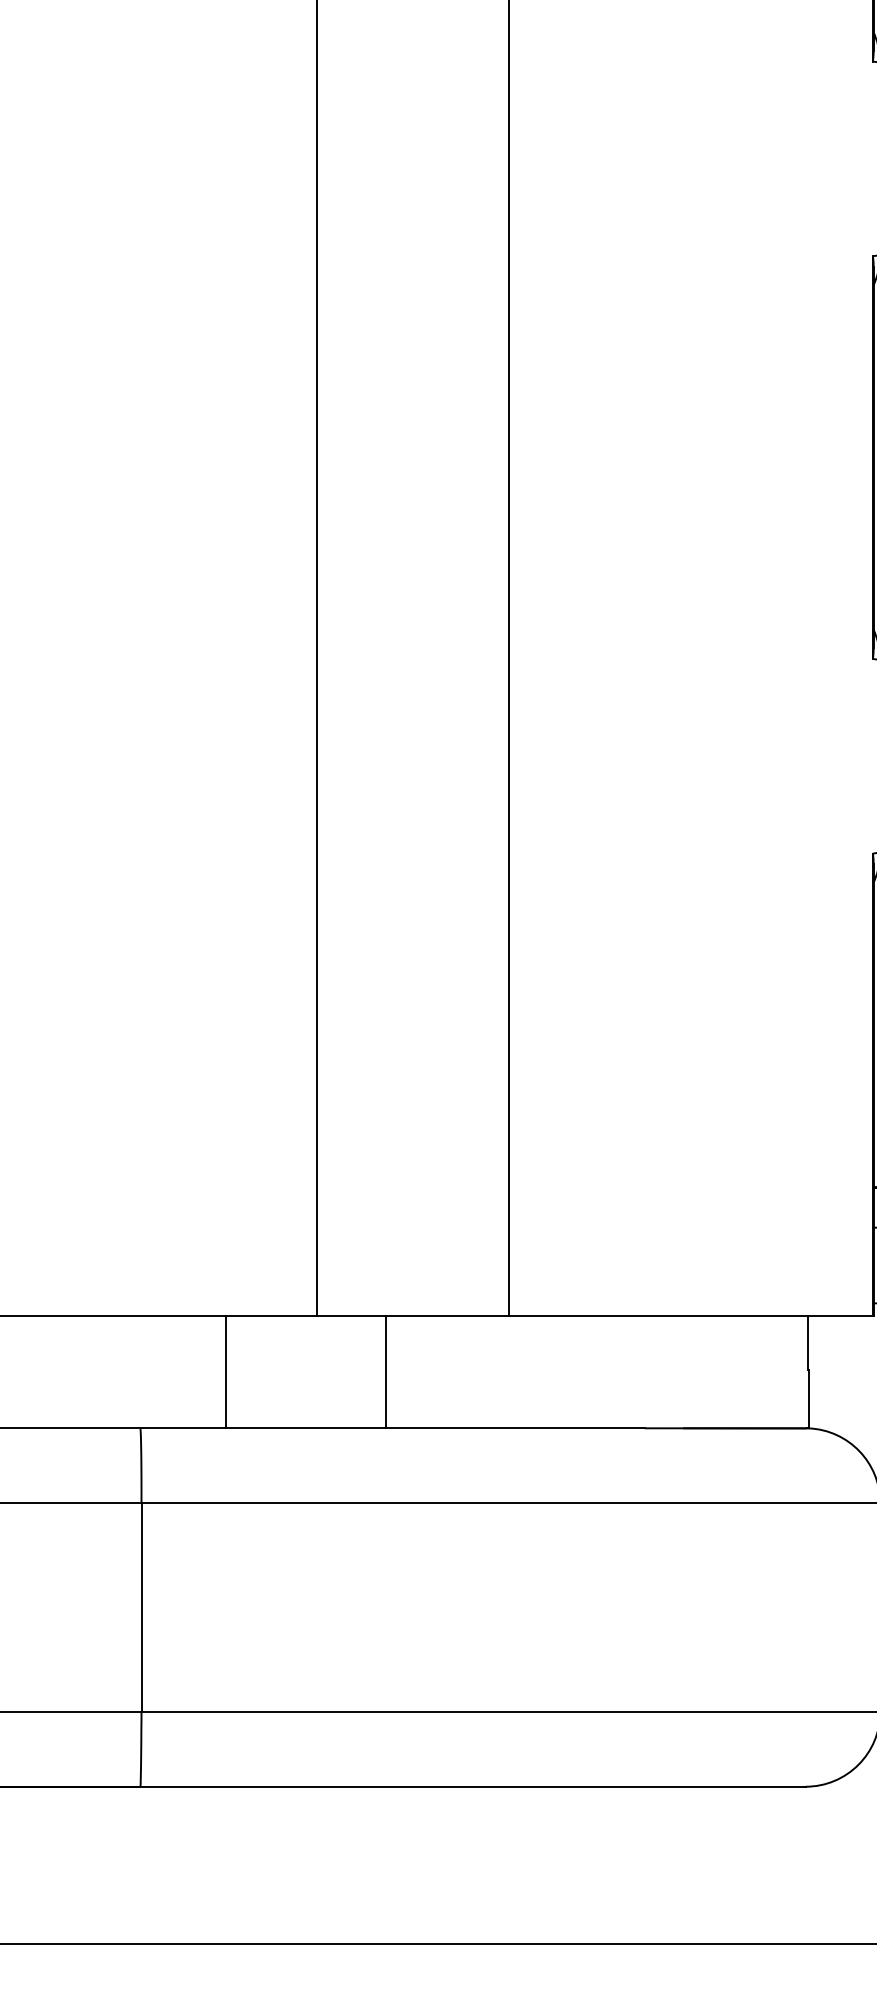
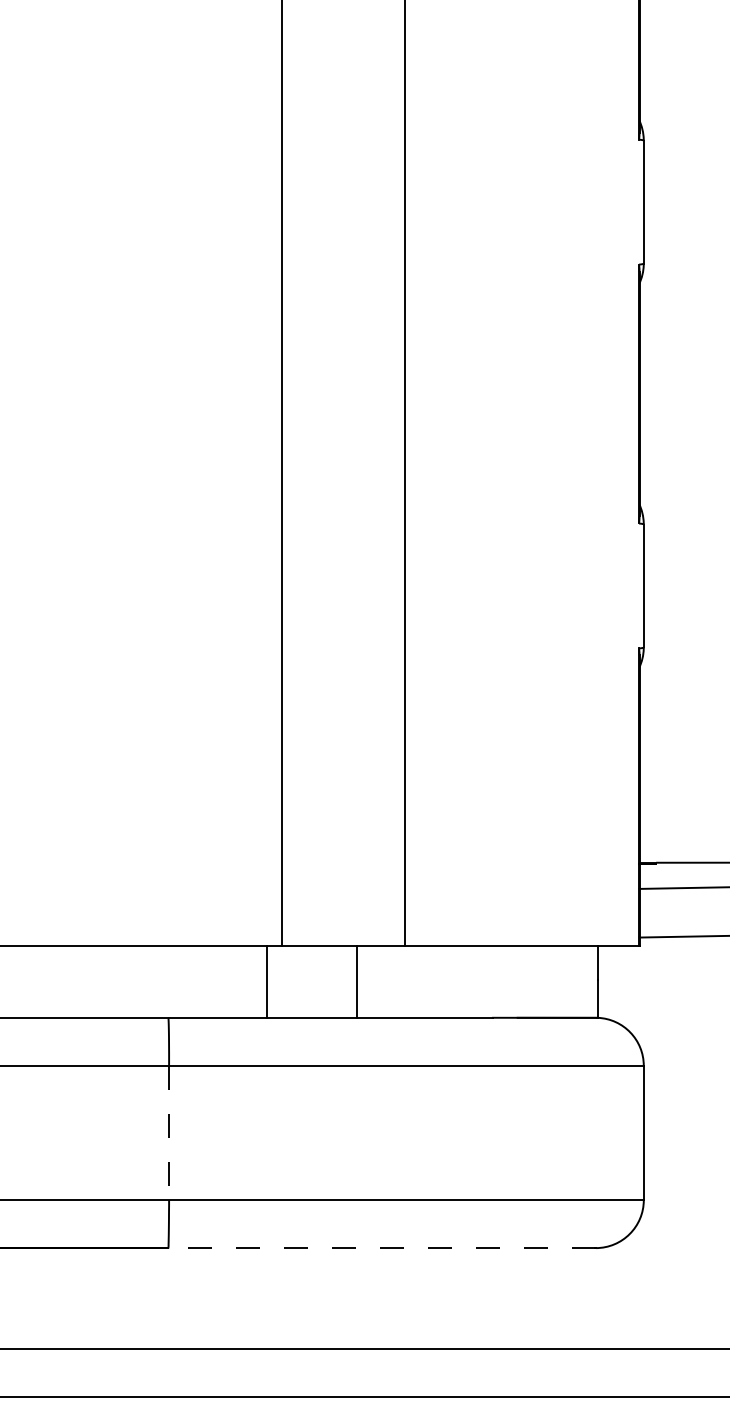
line: (226, 1371) -> (266, 981), moved
line: (386, 1371) -> (357, 981), moved
line: (142, 1608) -> (169, 1133), solid -> dashed
line: (472, 1787) -> (381, 1248), solid -> dashed

